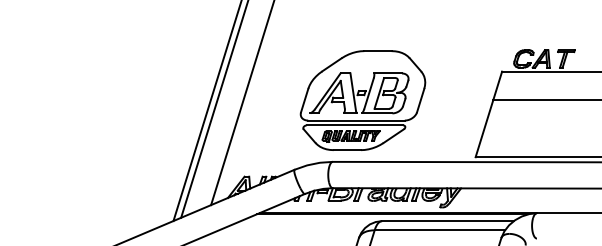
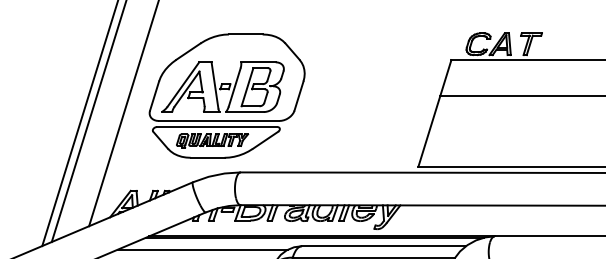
part: (362, 100) -> (226, 95), moved
line: (302, 223) -> (202, 249), added

